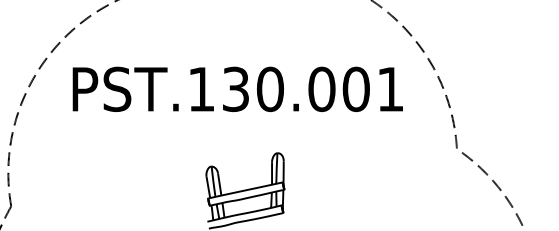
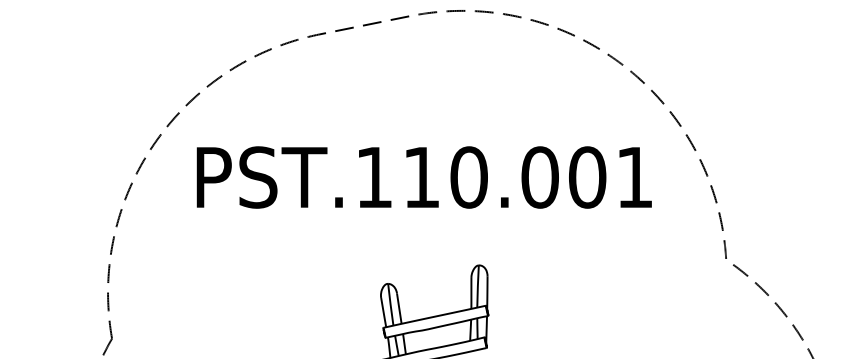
text: (235, 89) -> (421, 177), PST.130.001 -> PST.110.001

